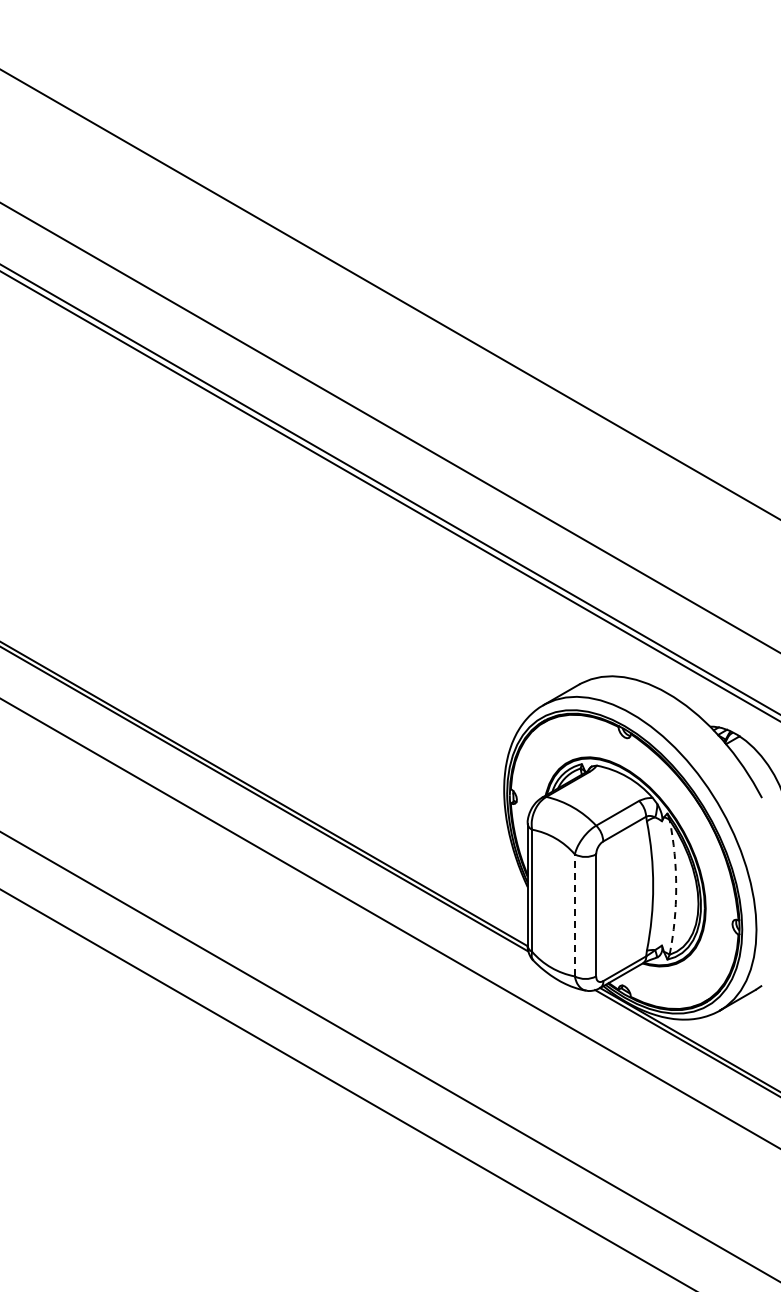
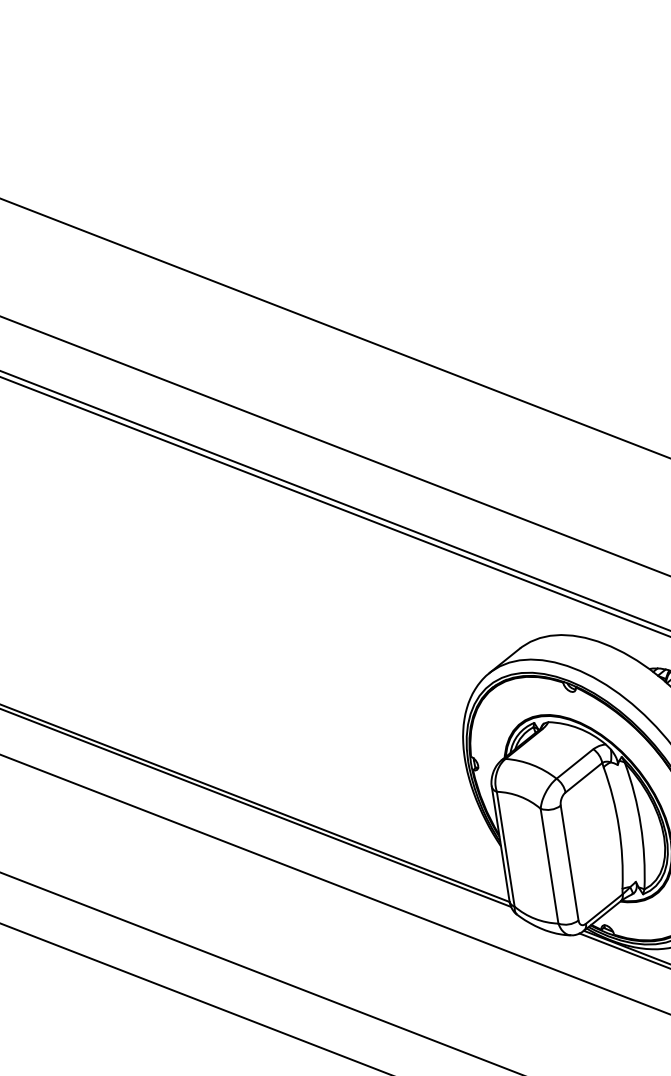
arc: (676, 887) -> (641, 825), dashed -> solid
line: (574, 914) -> (549, 865), dashed -> solid

